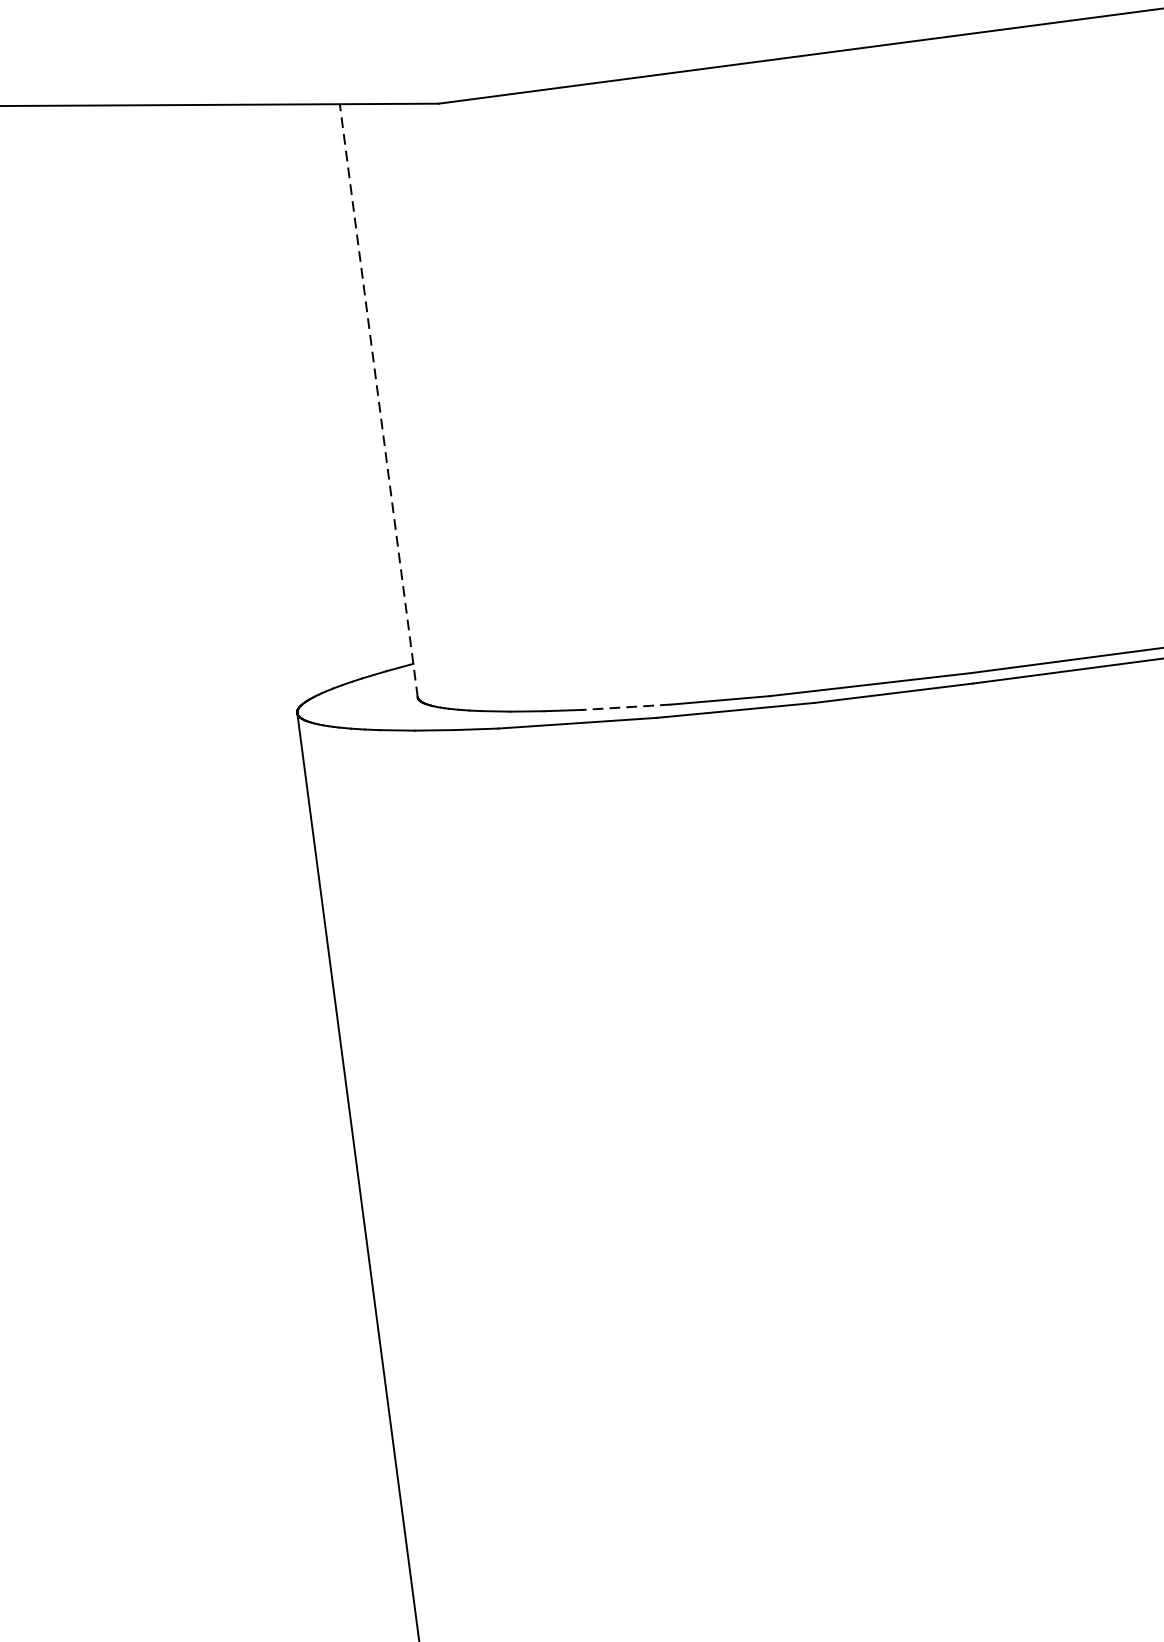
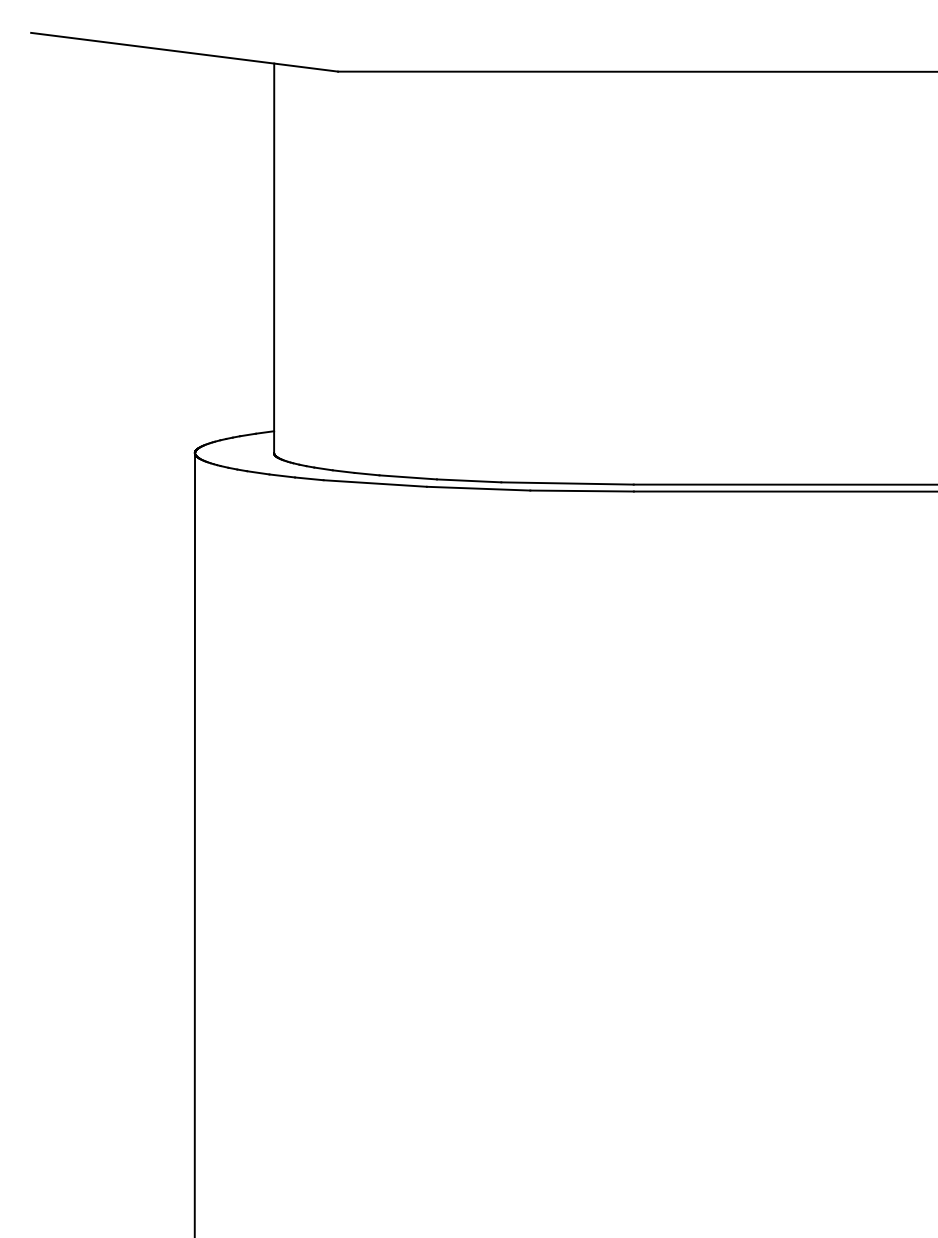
line: (379, 400) -> (274, 258), dashed -> solid
line: (627, 707) -> (408, 477), dashed -> solid

